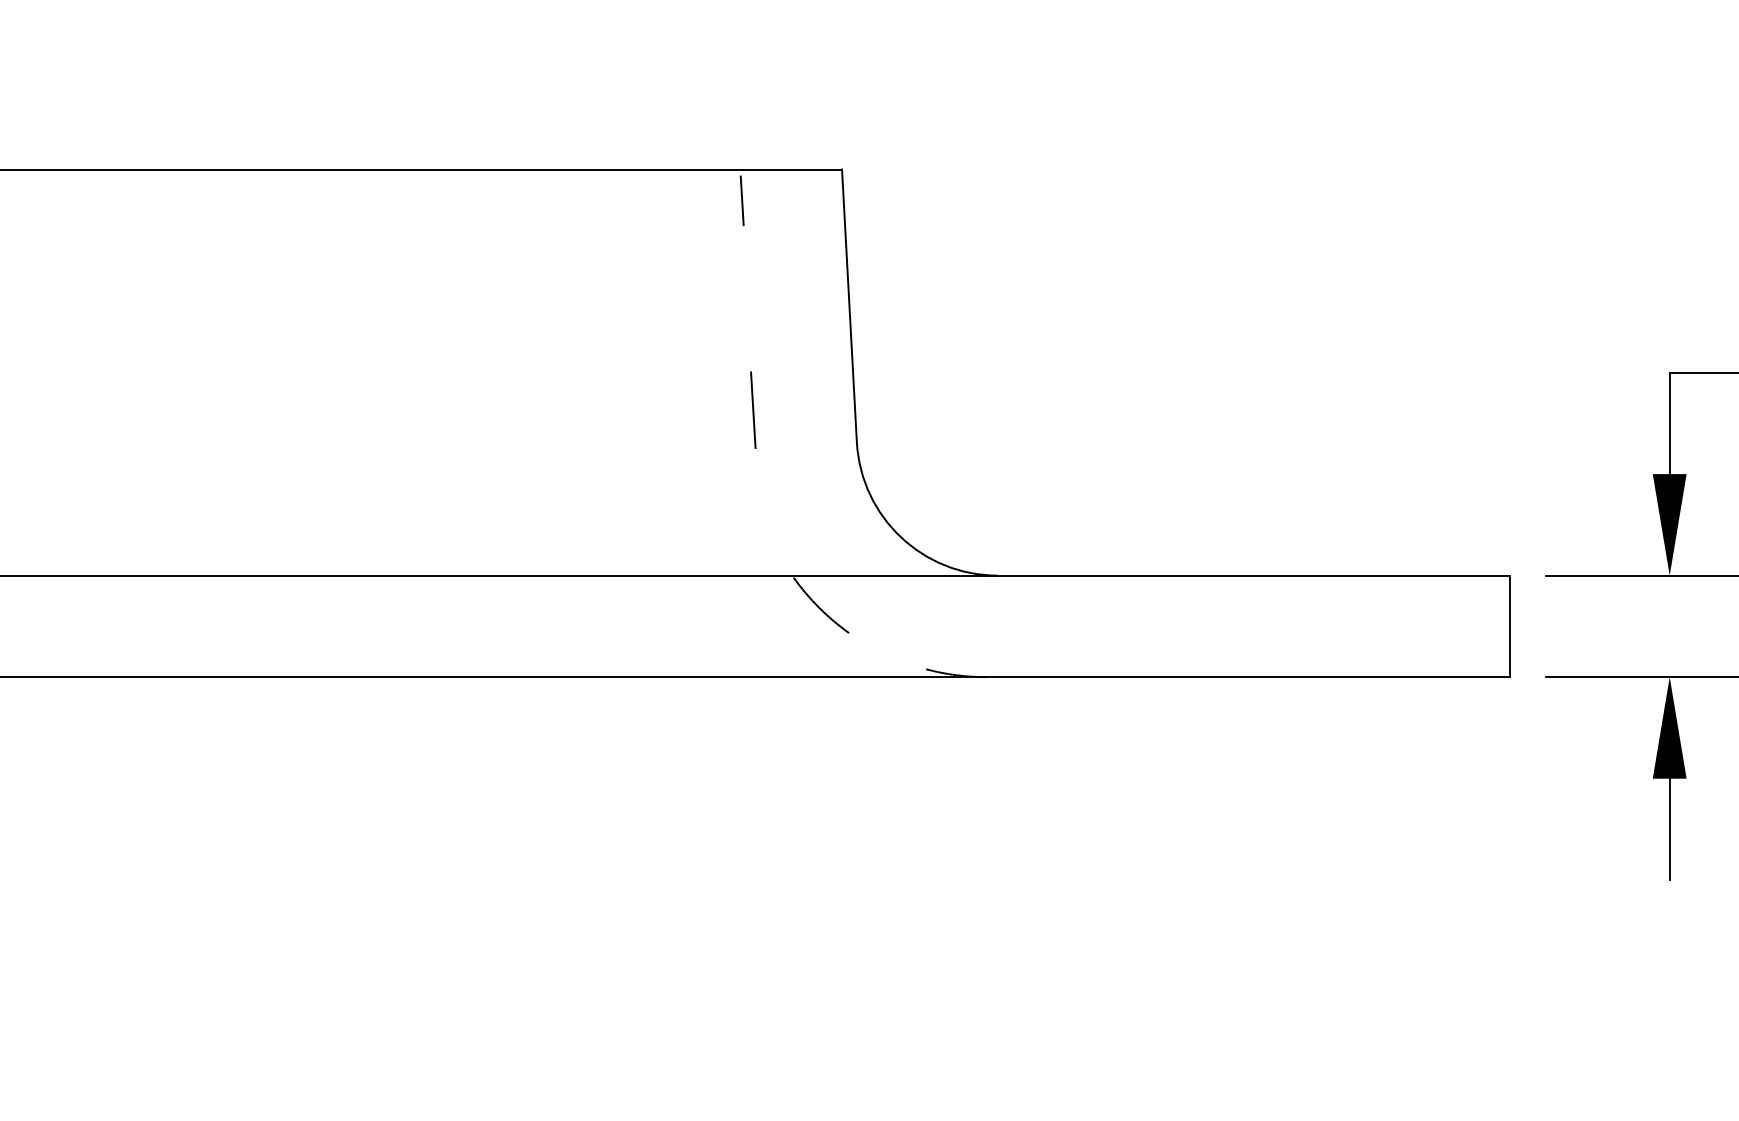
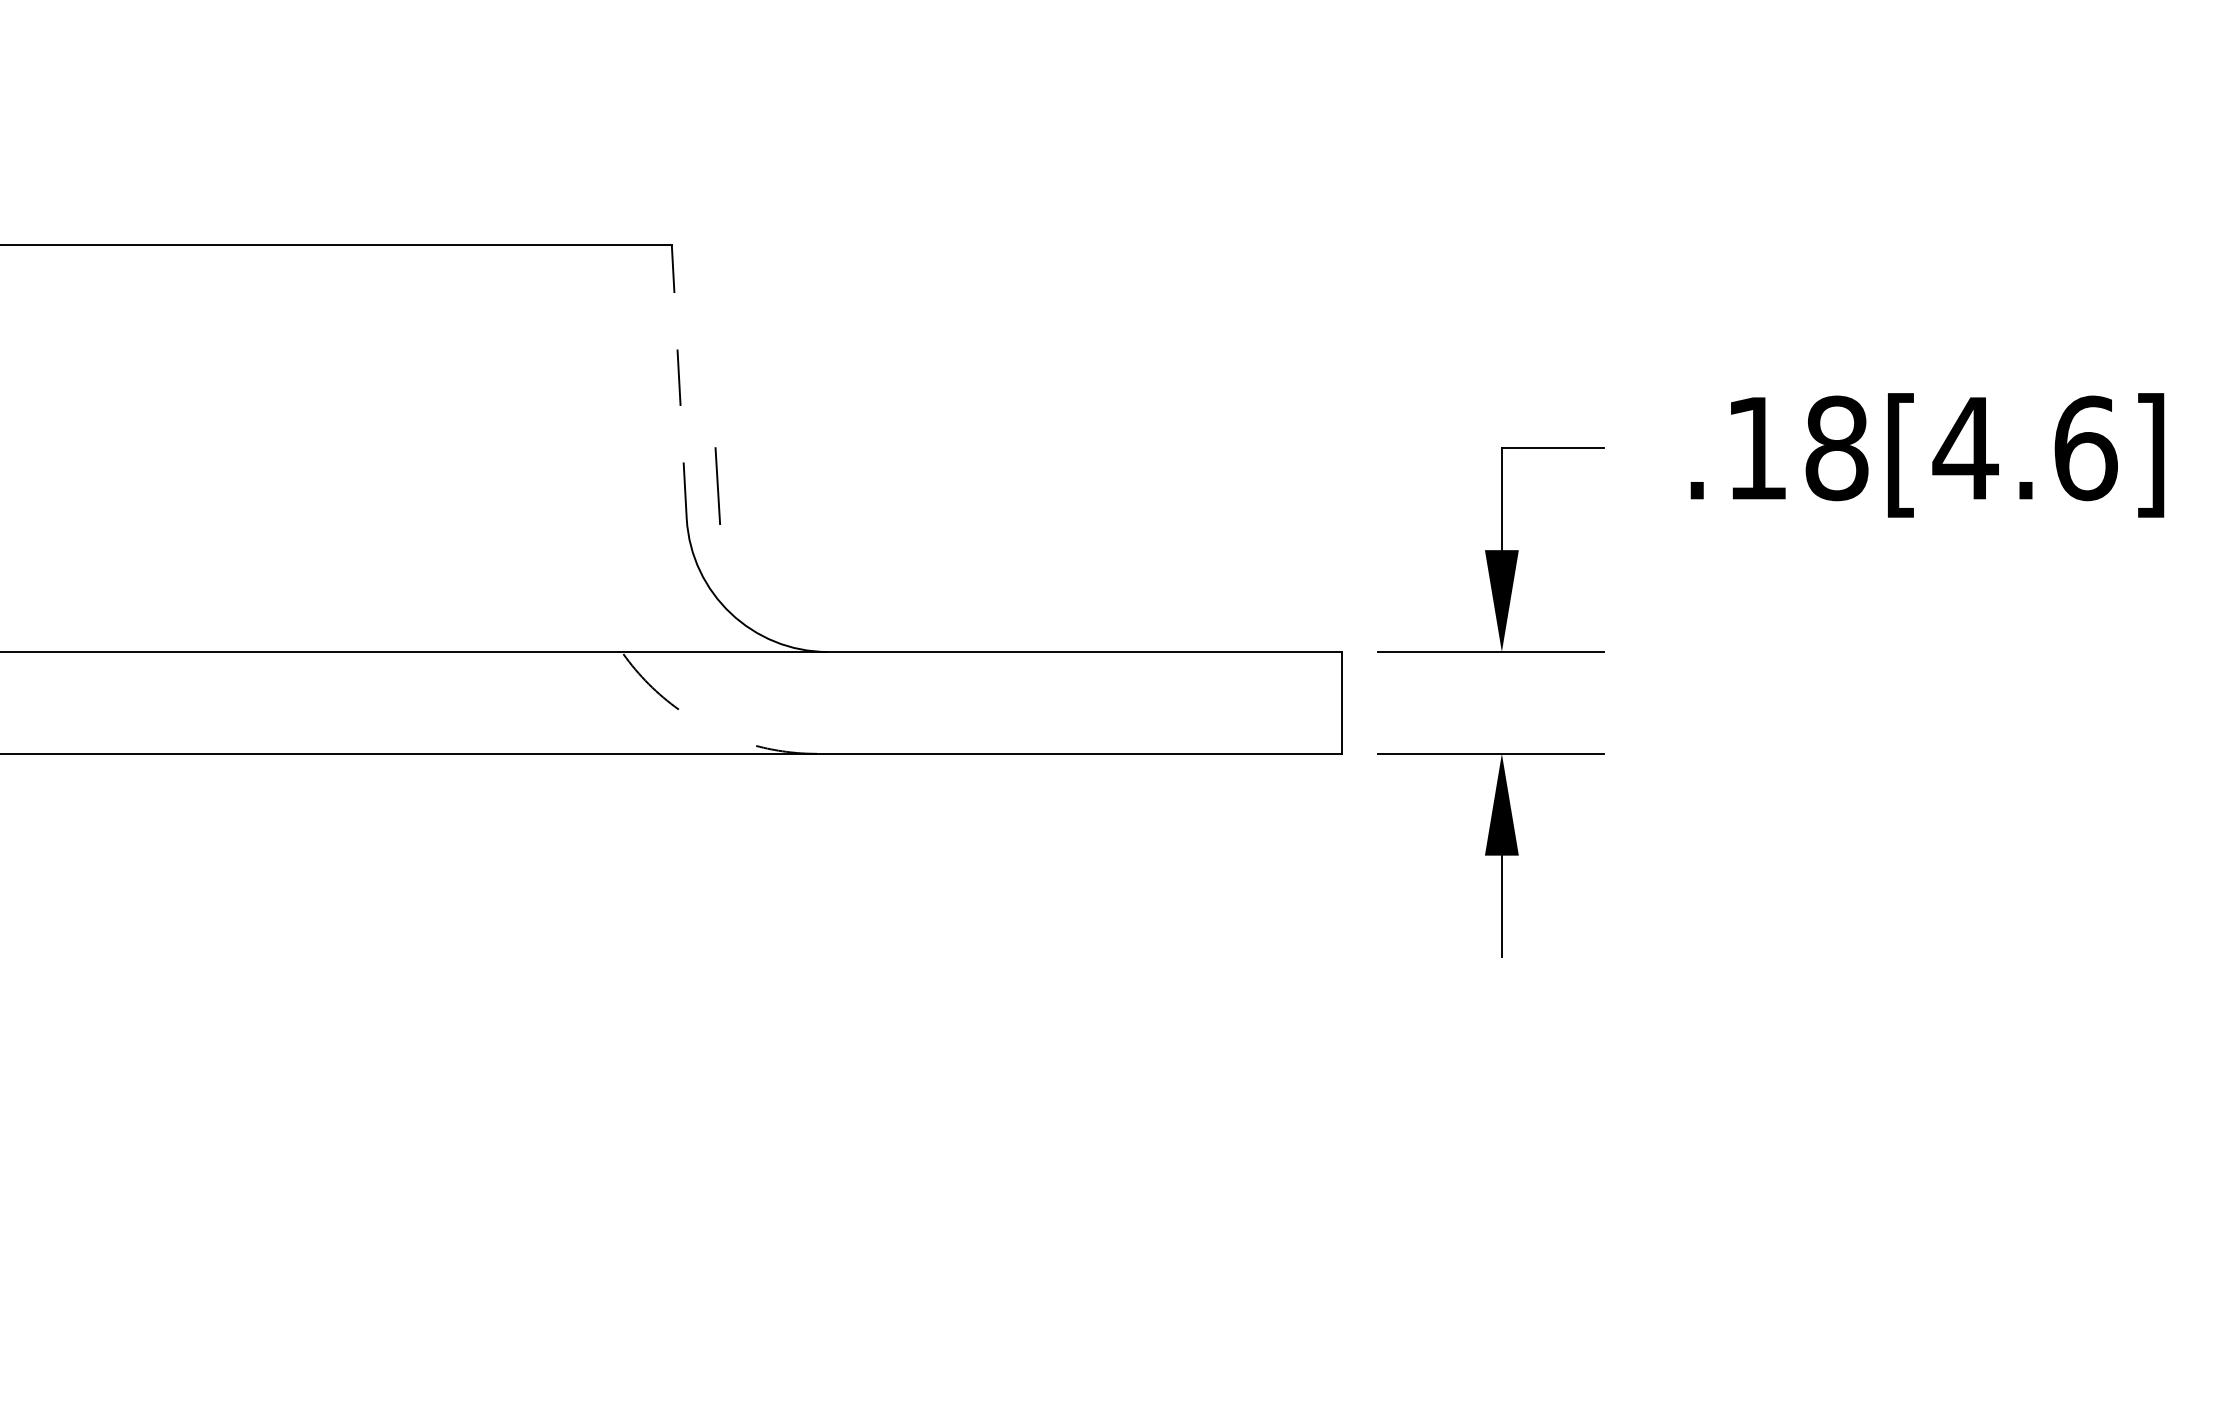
line: (742, 200) -> (571, 275), removed
line: (849, 305) -> (679, 381), solid -> dashed
line: (752, 409) -> (717, 485), moved

